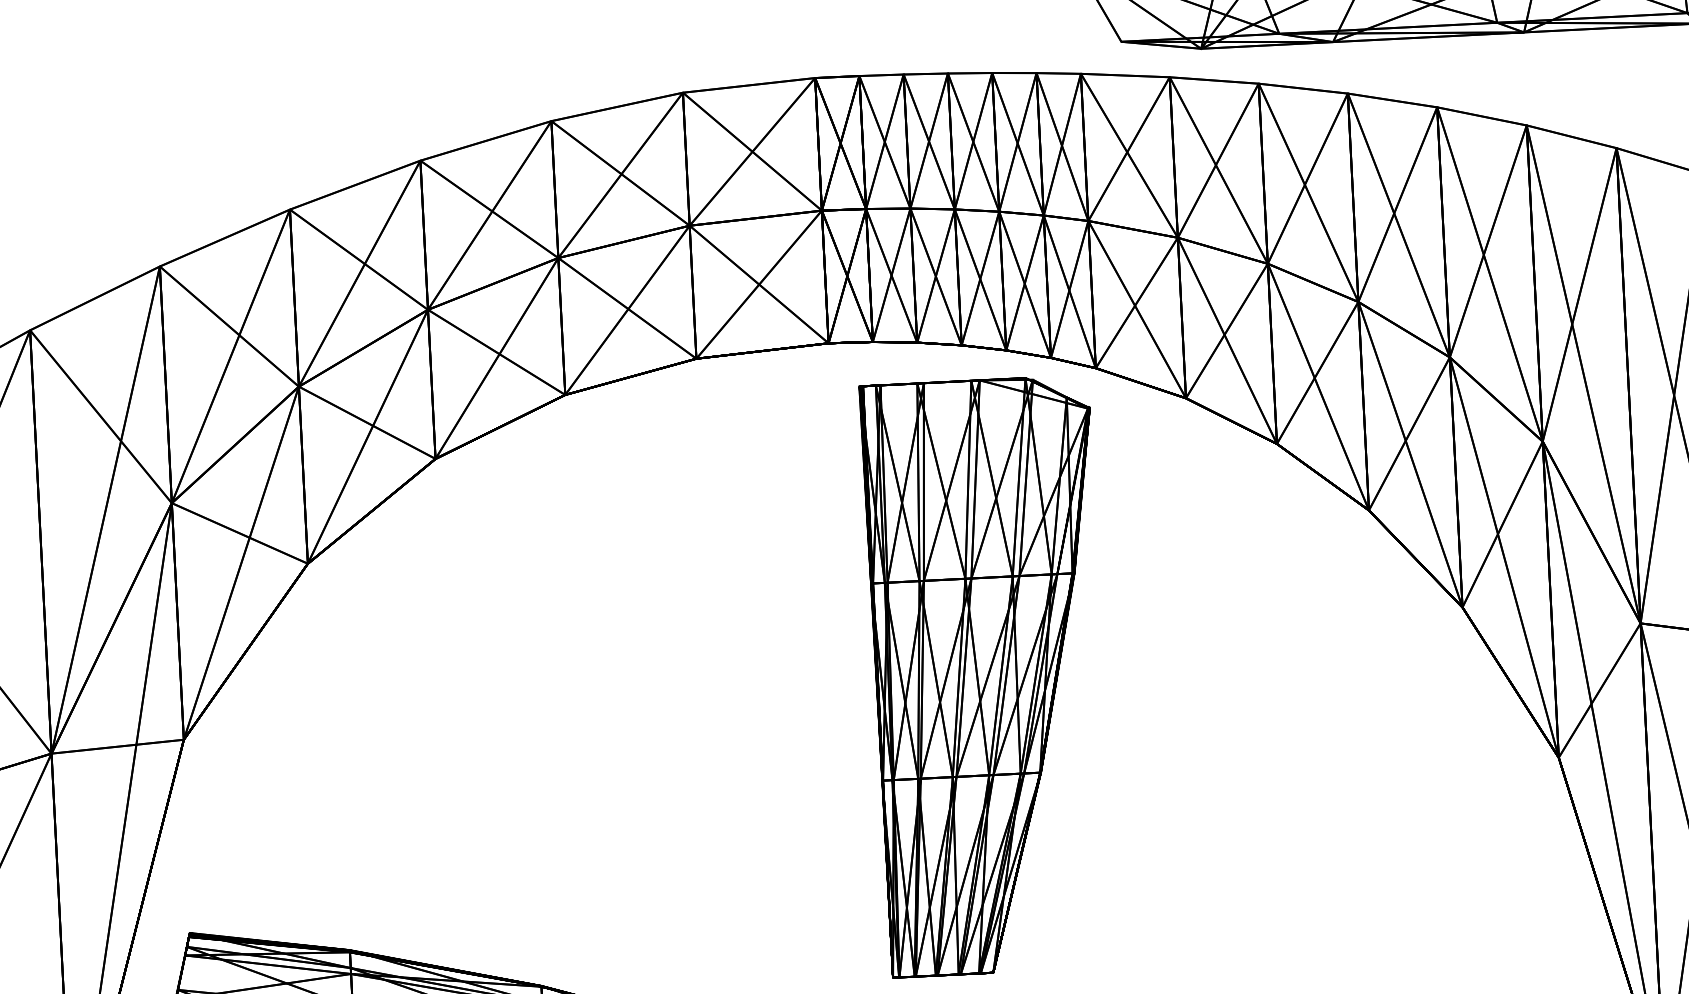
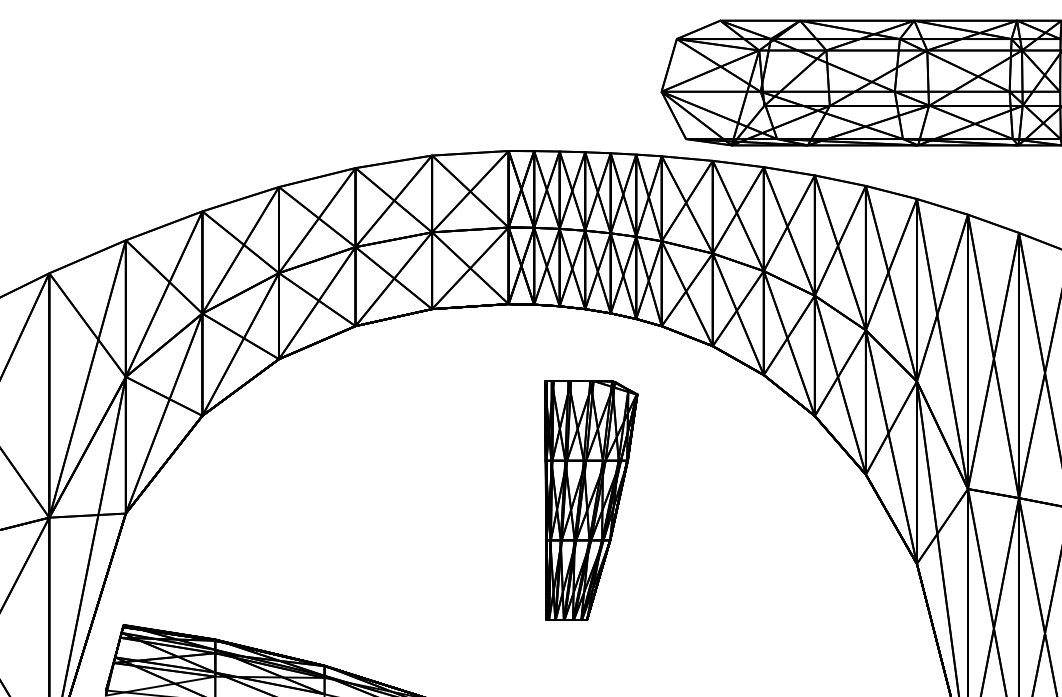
part: (989, 676) -> (591, 500), size x0.7

